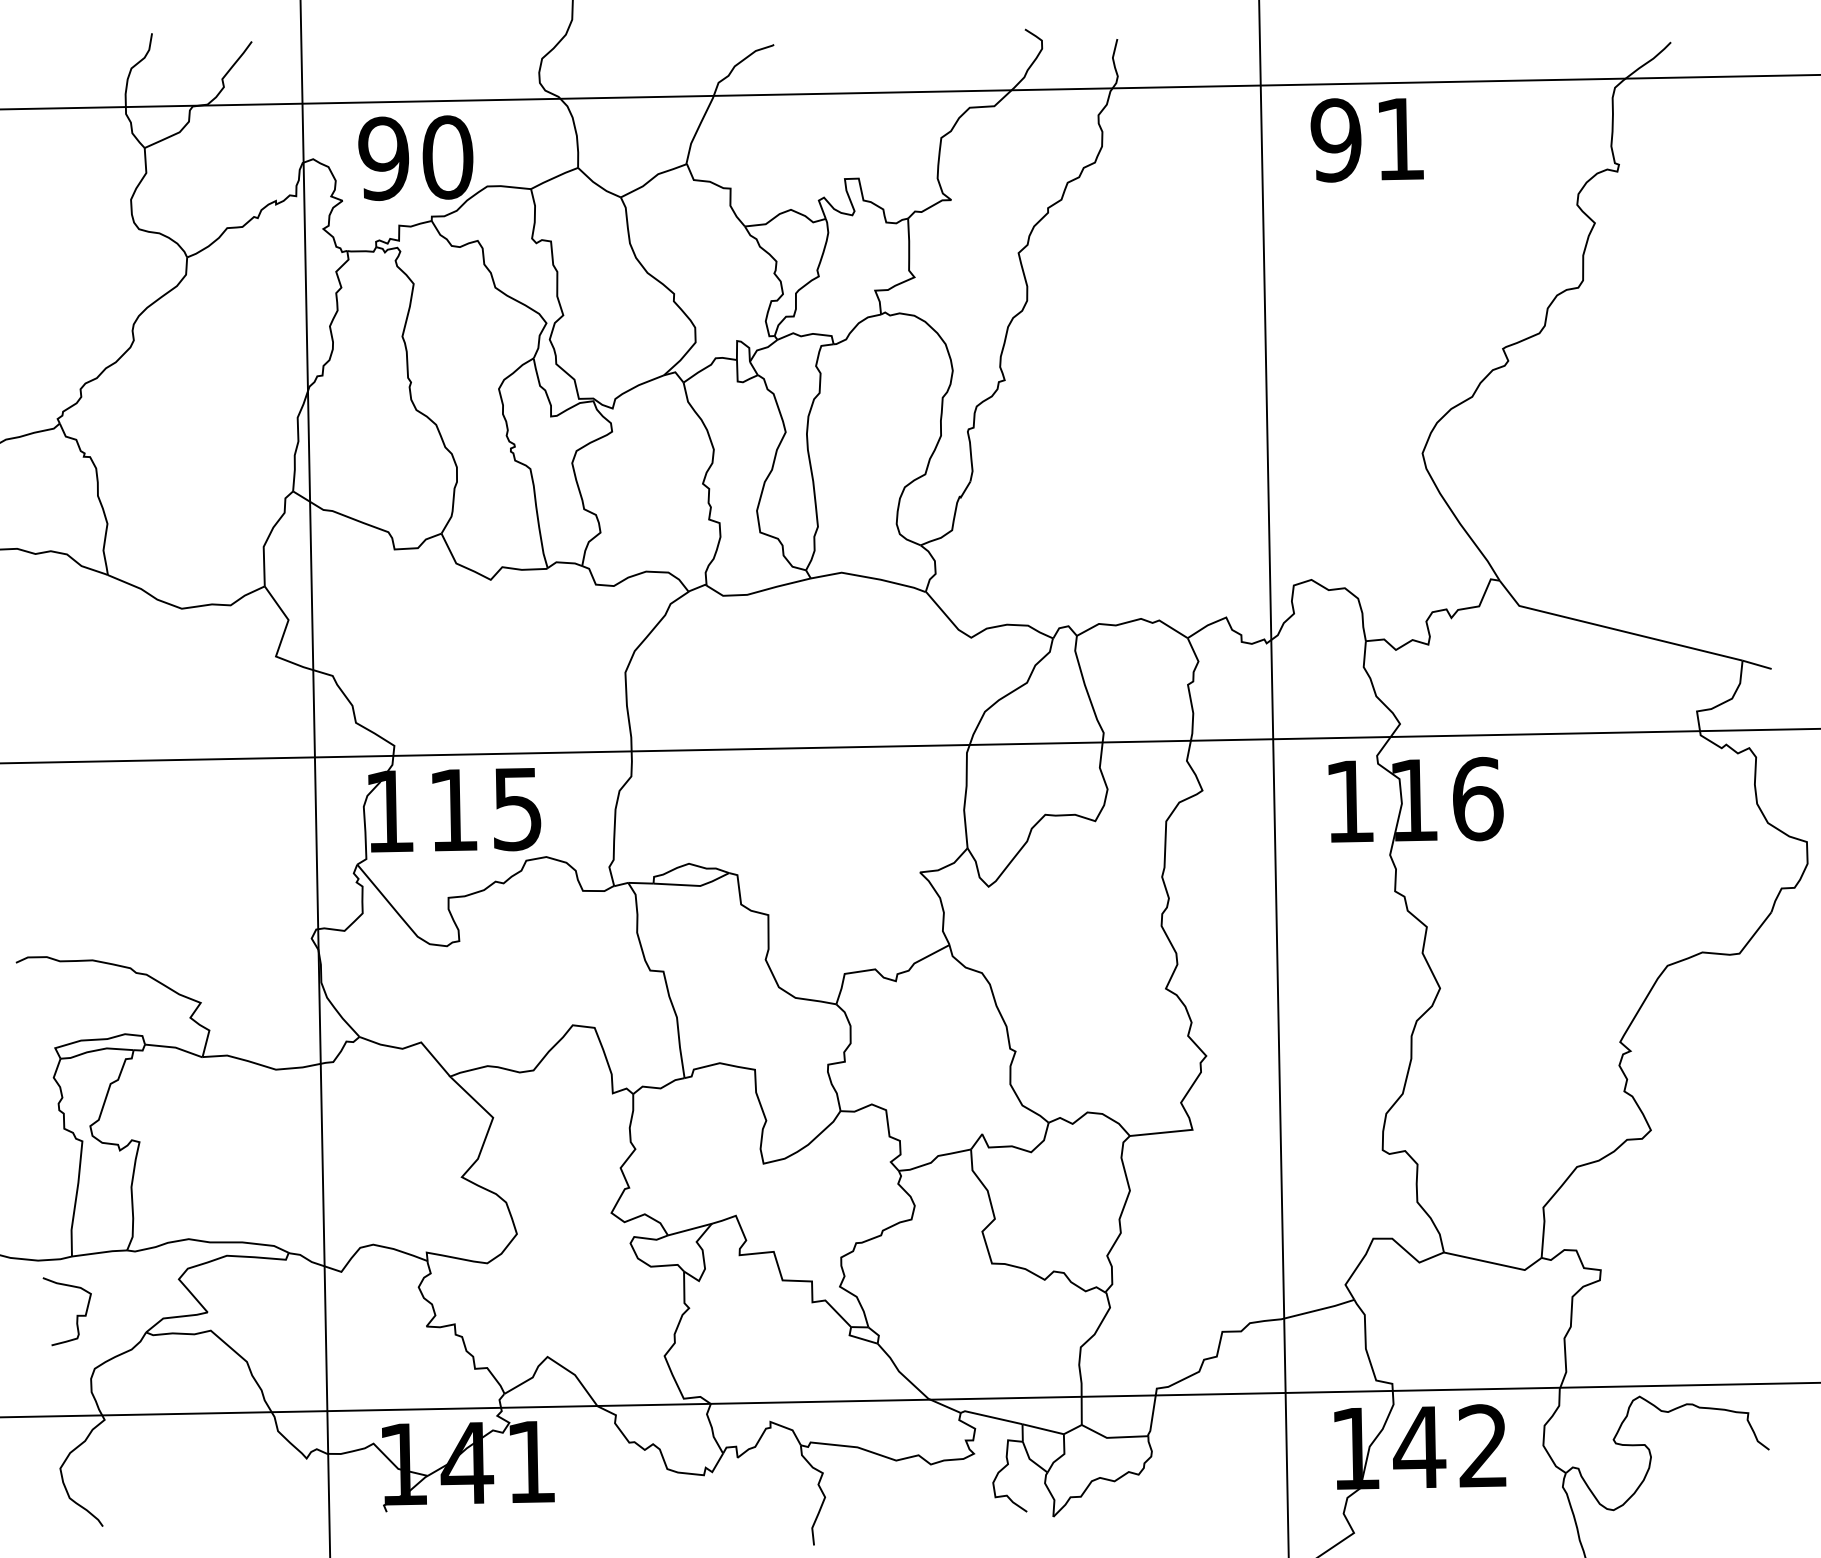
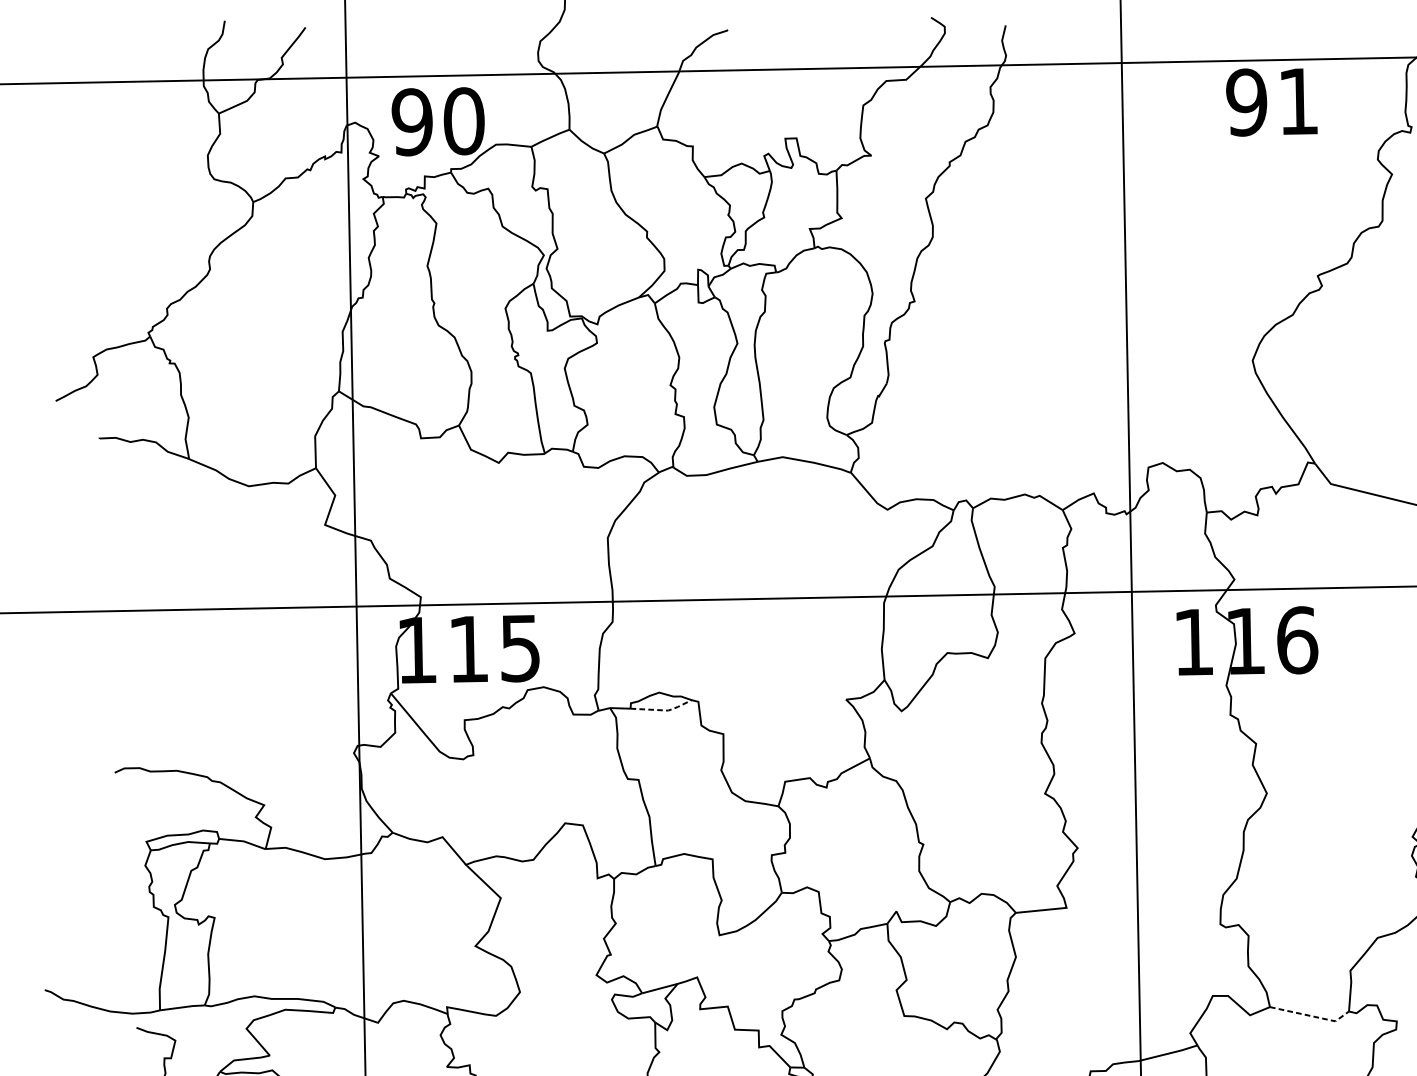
text: (1366, 140) -> (1271, 102), moved
line: (694, 885) -> (663, 710), solid -> dashed
line: (1495, 1263) -> (1311, 1016), solid -> dashed

